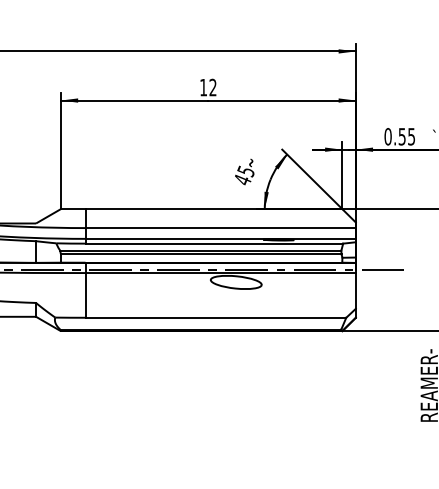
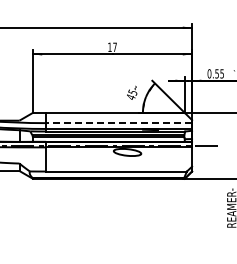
text: (212, 86) -> (114, 46), 12 -> 17
line: (221, 228) -> (119, 123), solid -> dashed

